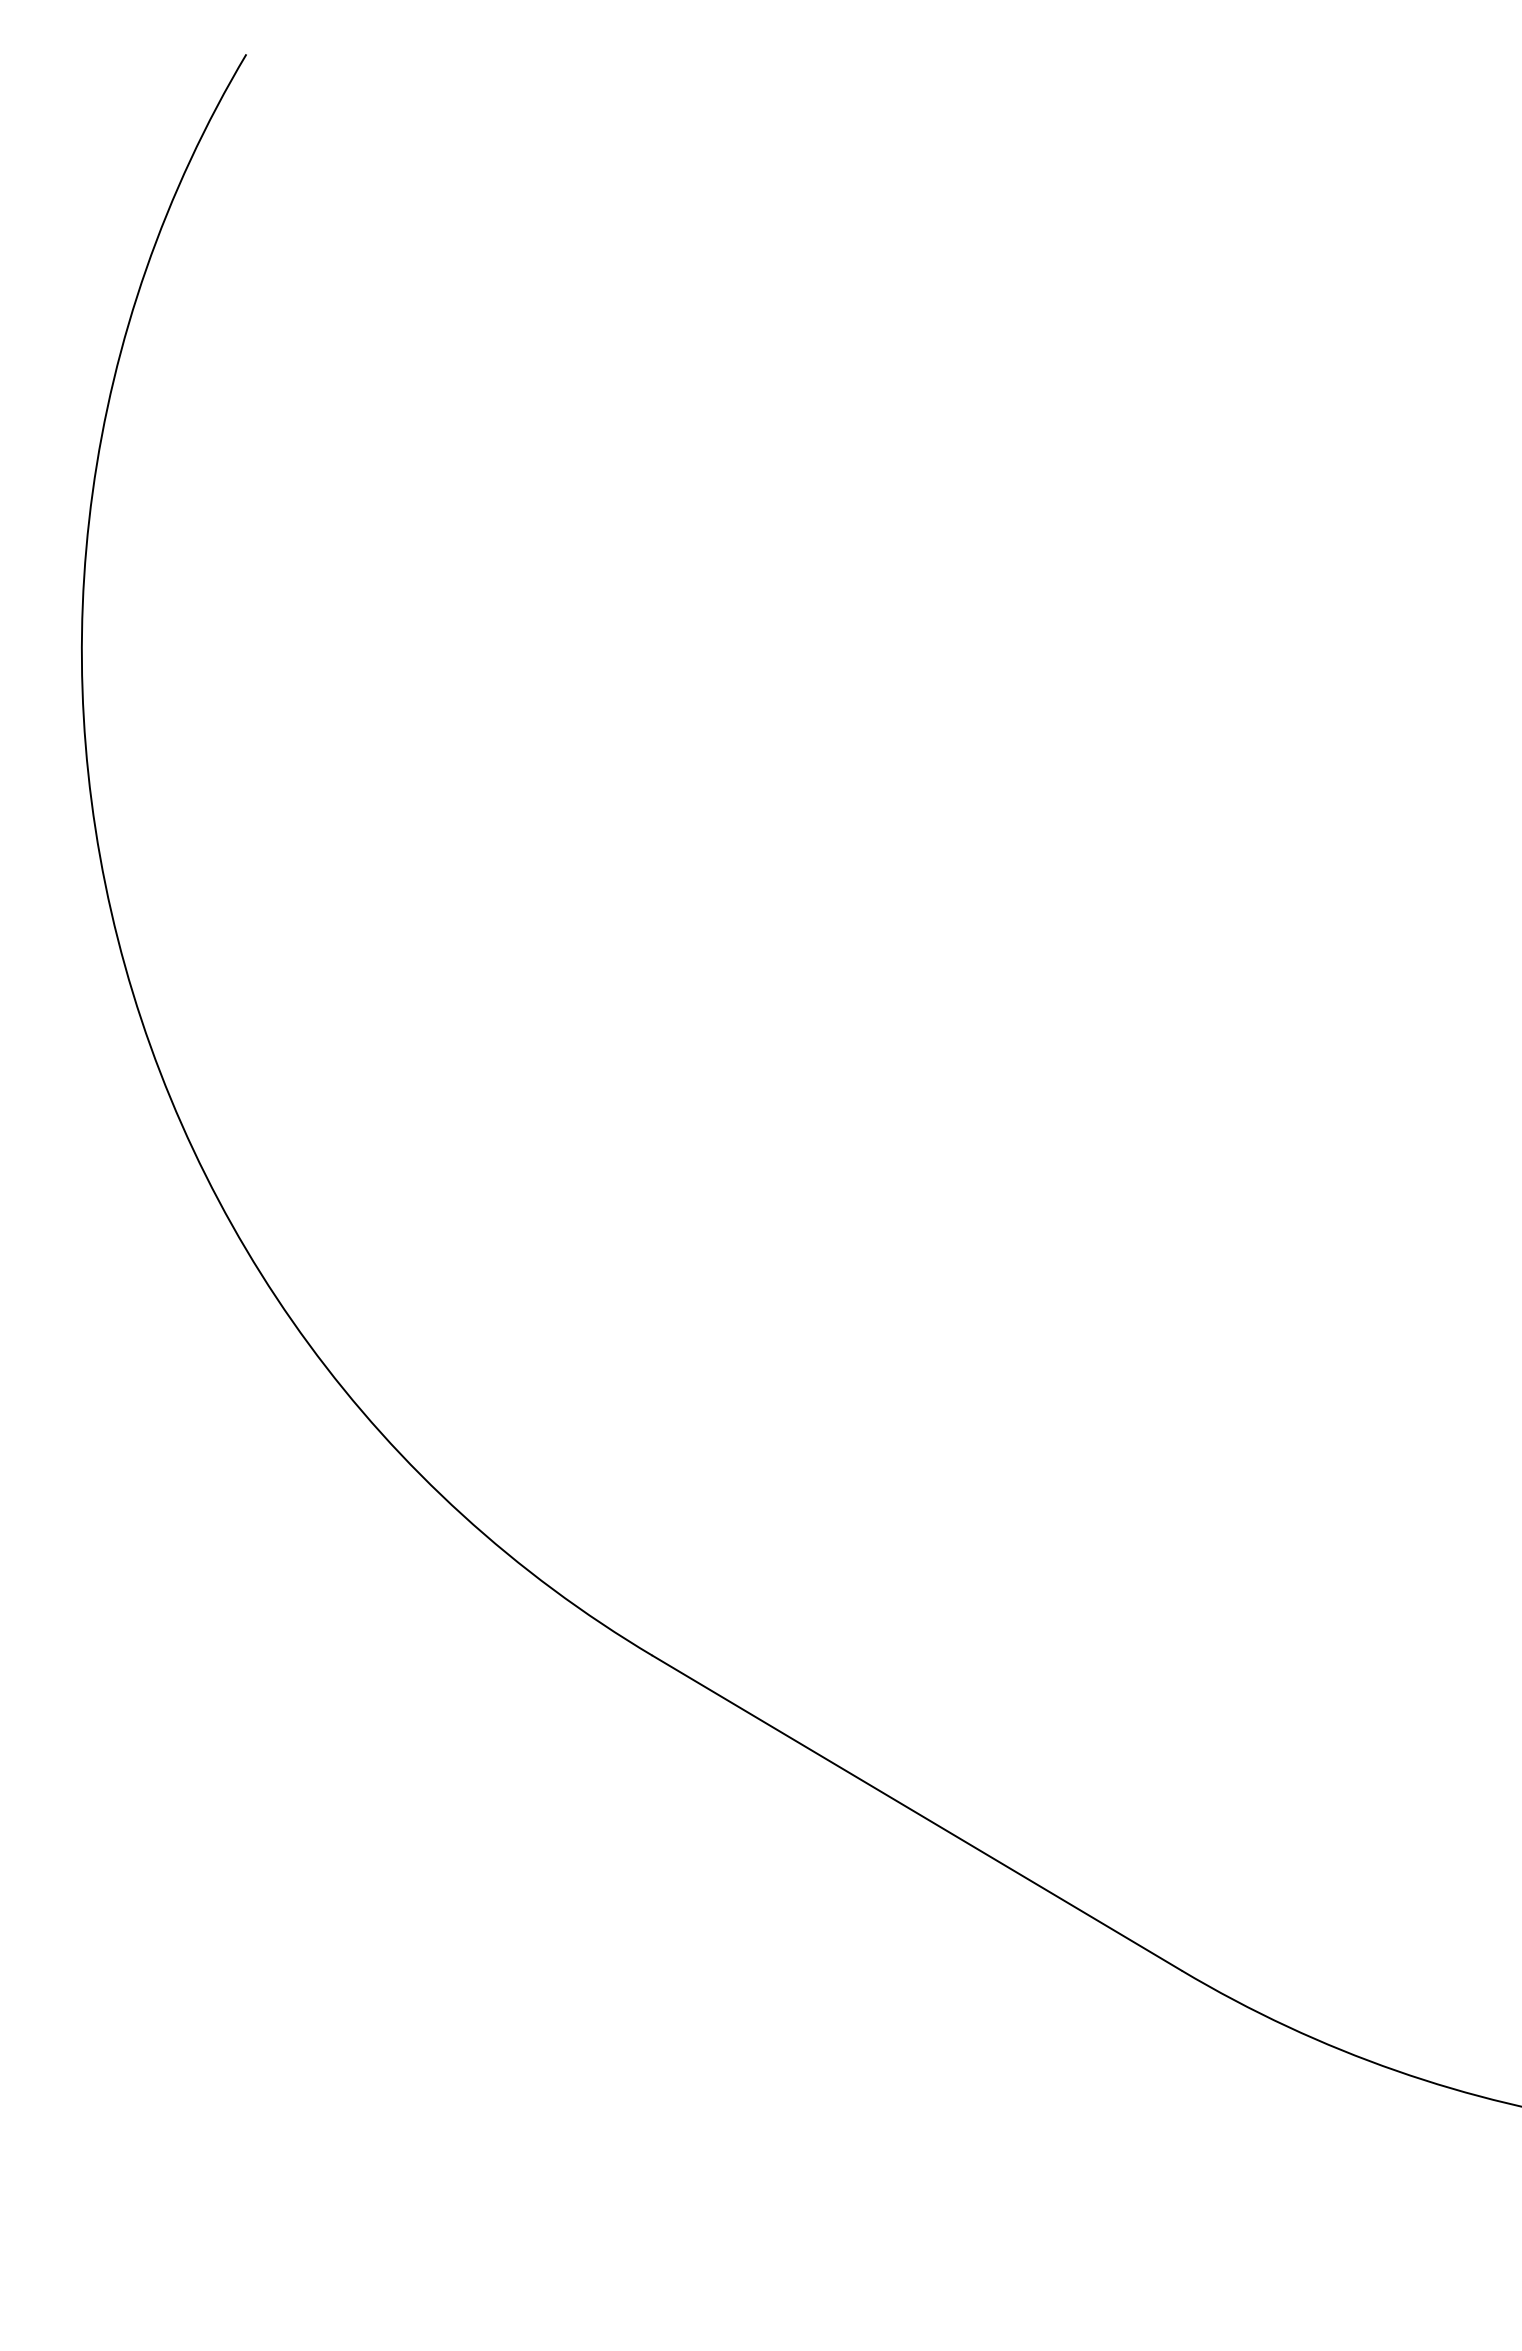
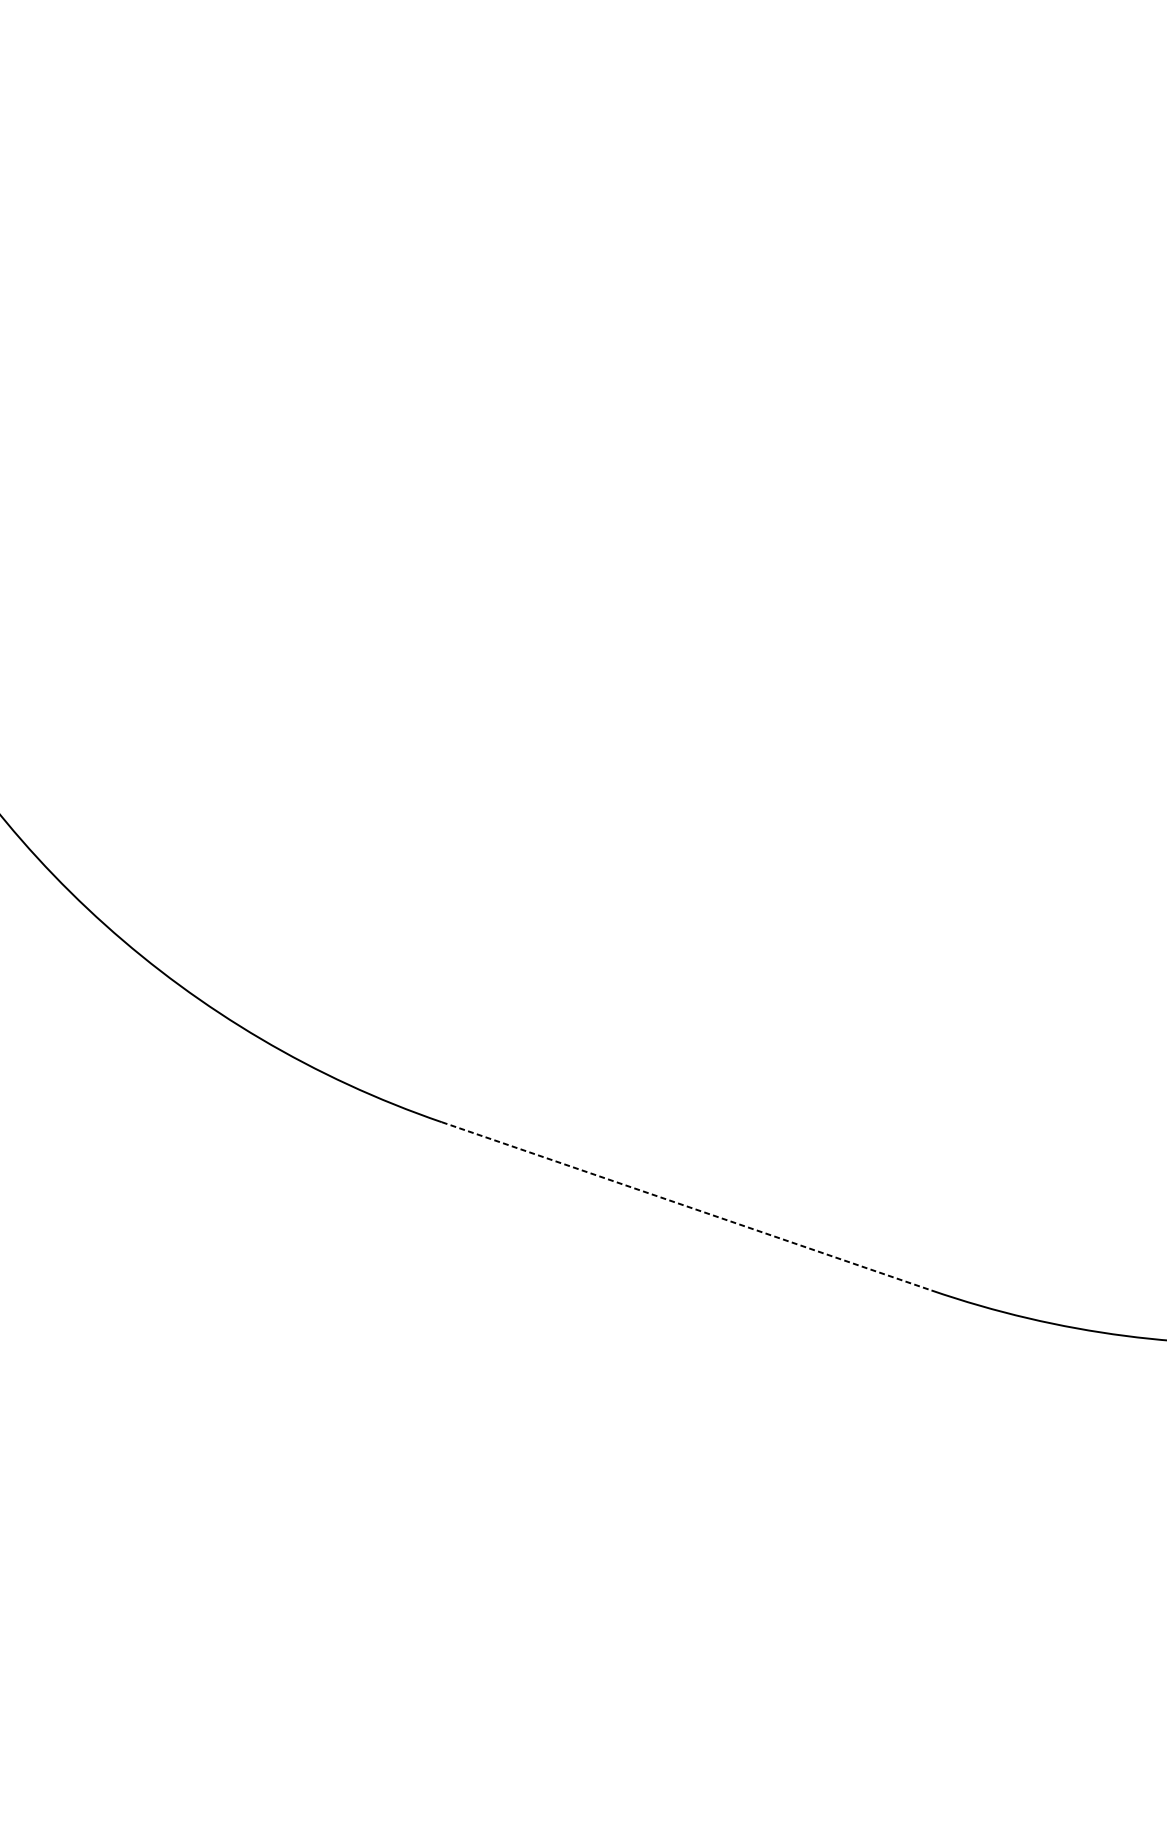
line: (917, 1813) -> (686, 1206), solid -> dashed

